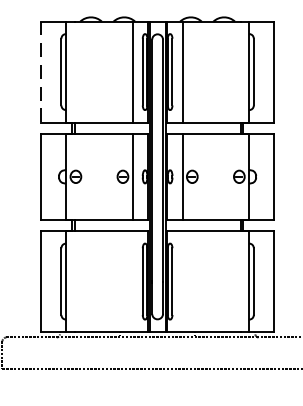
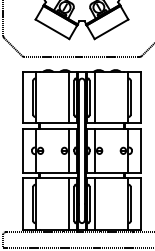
line: (42, 71) -> (23, 97), dashed -> solid
line: (132, 280) -> (69, 203), added
line: (182, 280) -> (94, 203), added

